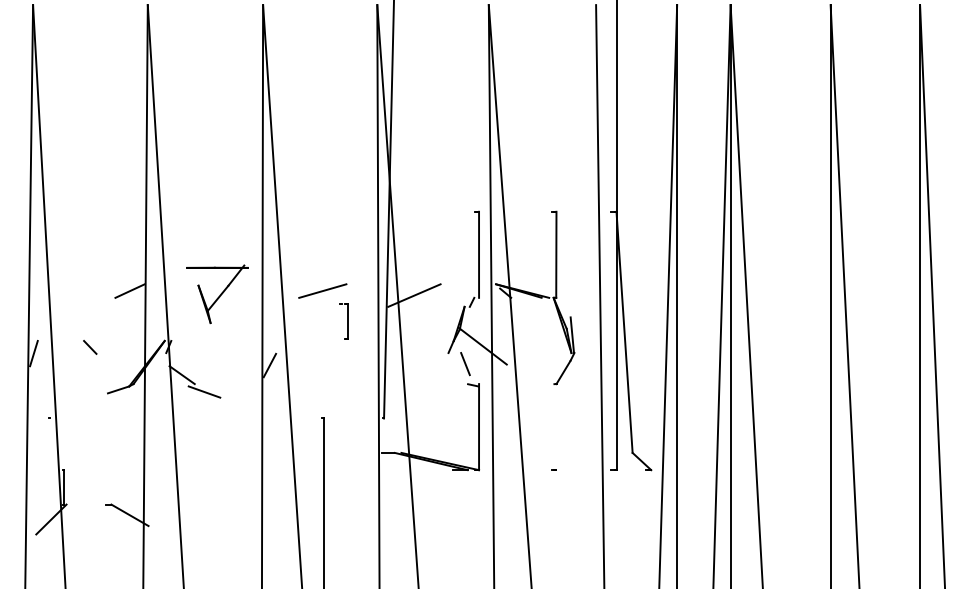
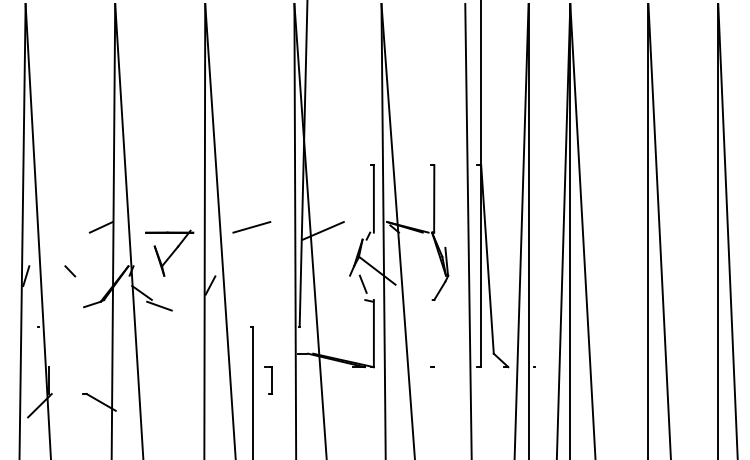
part: (217, 294) -> (169, 253), moved
part: (343, 321) -> (268, 380), moved

